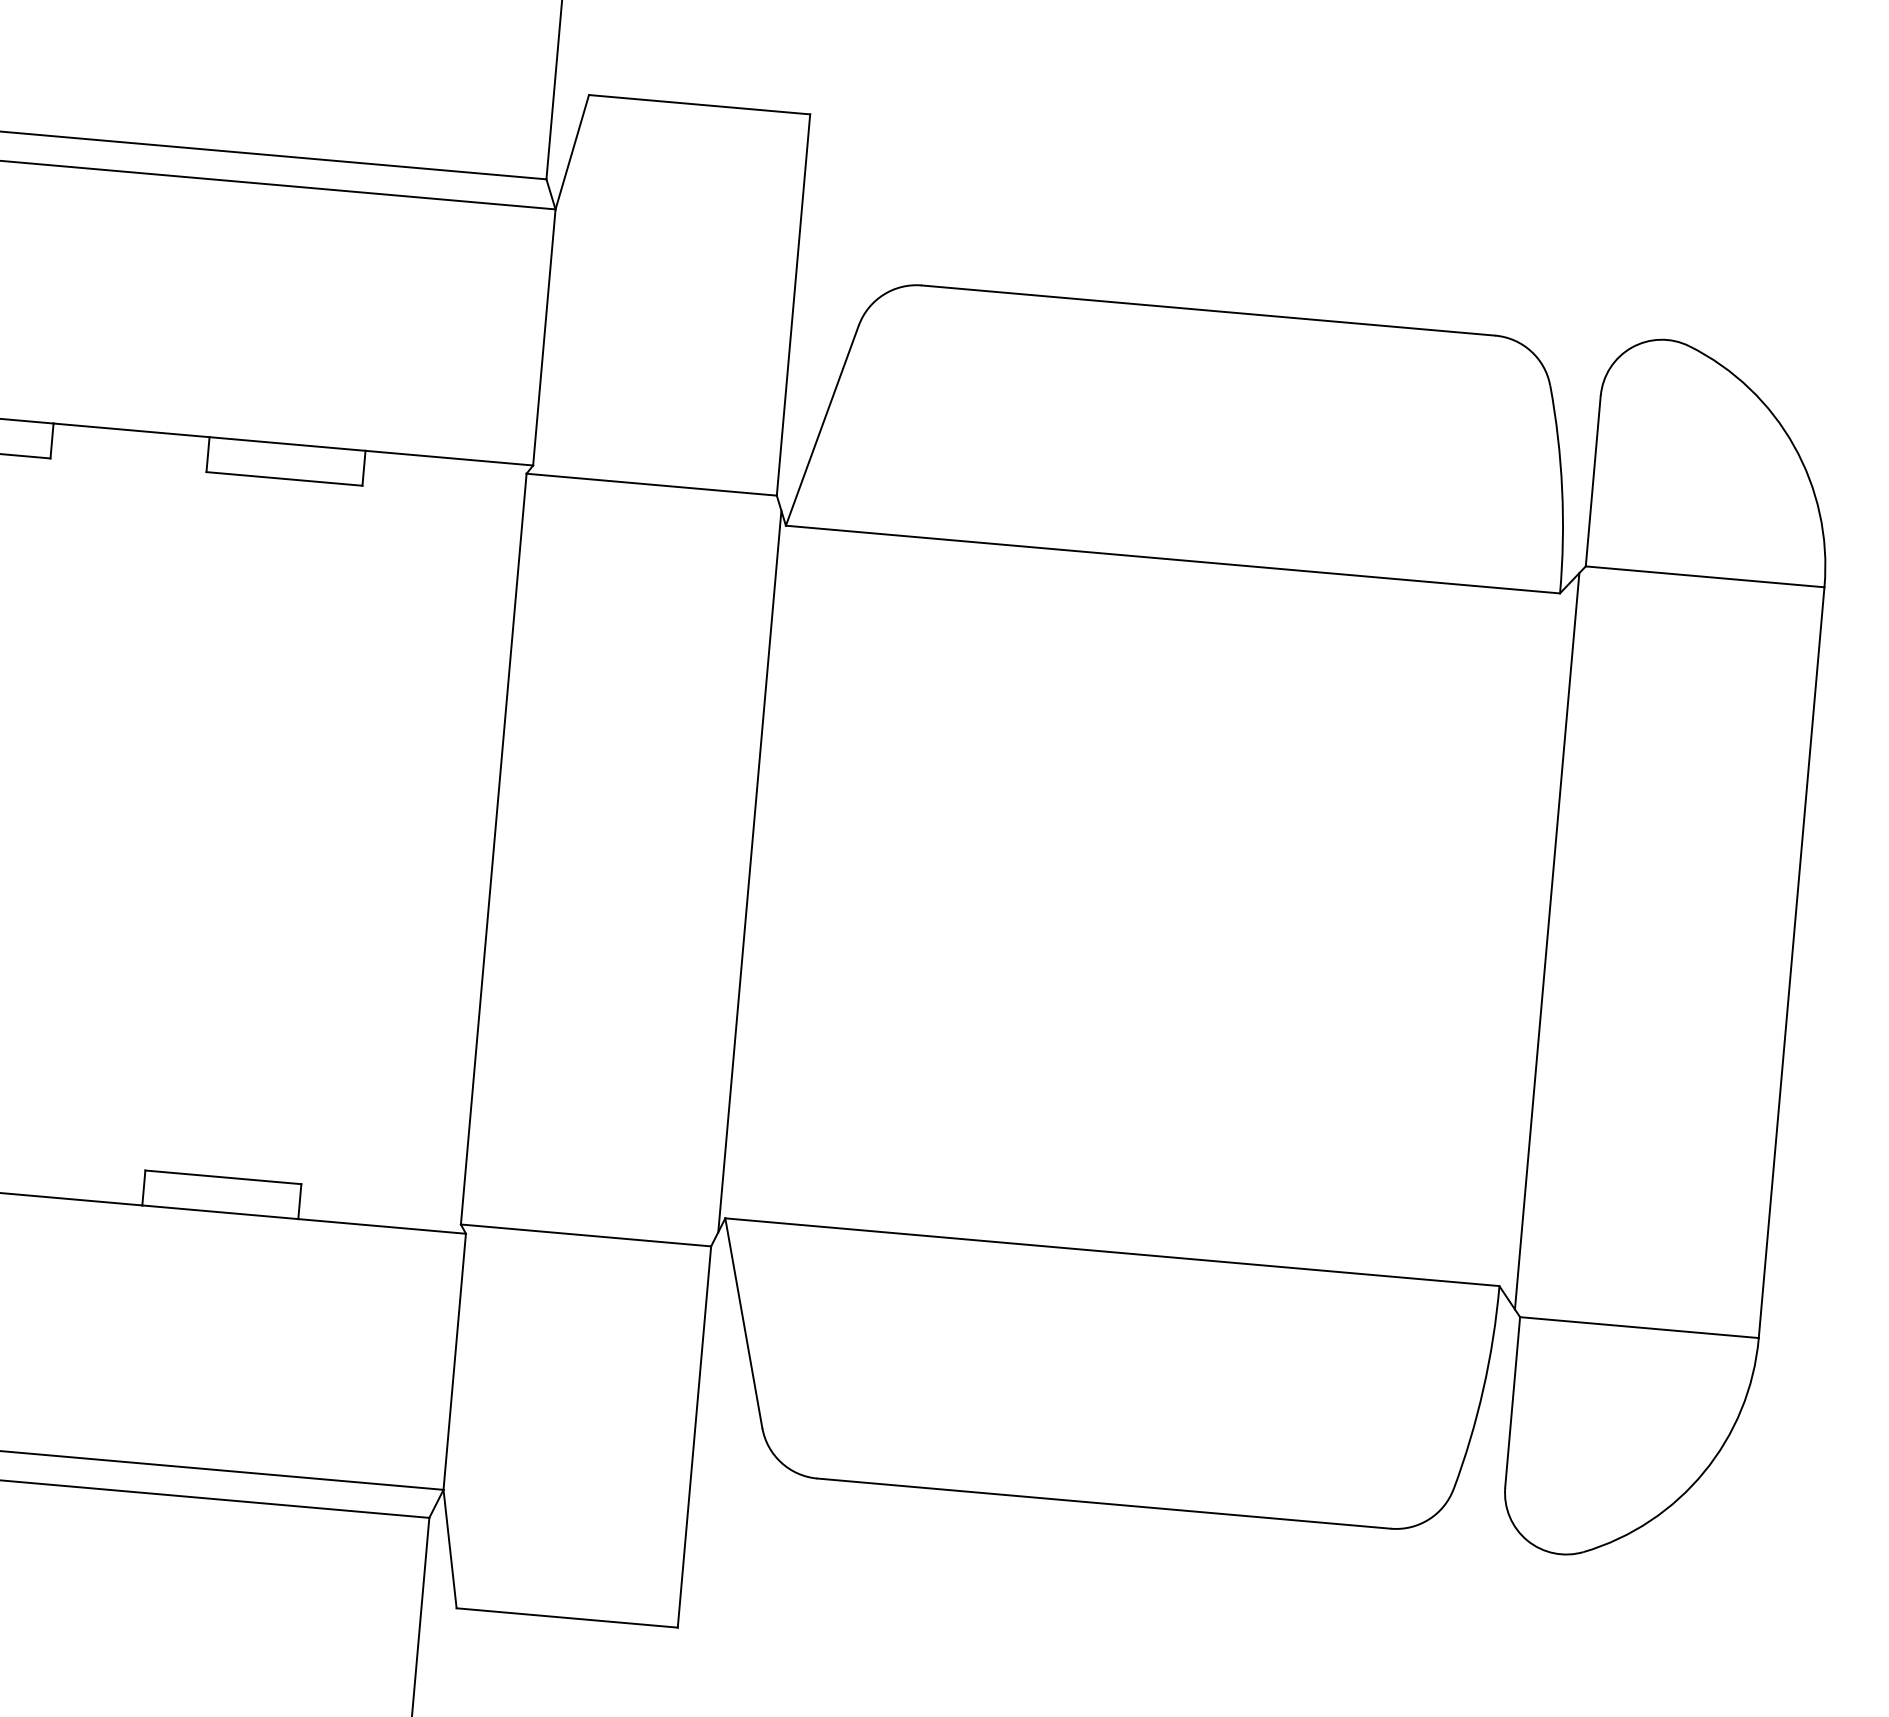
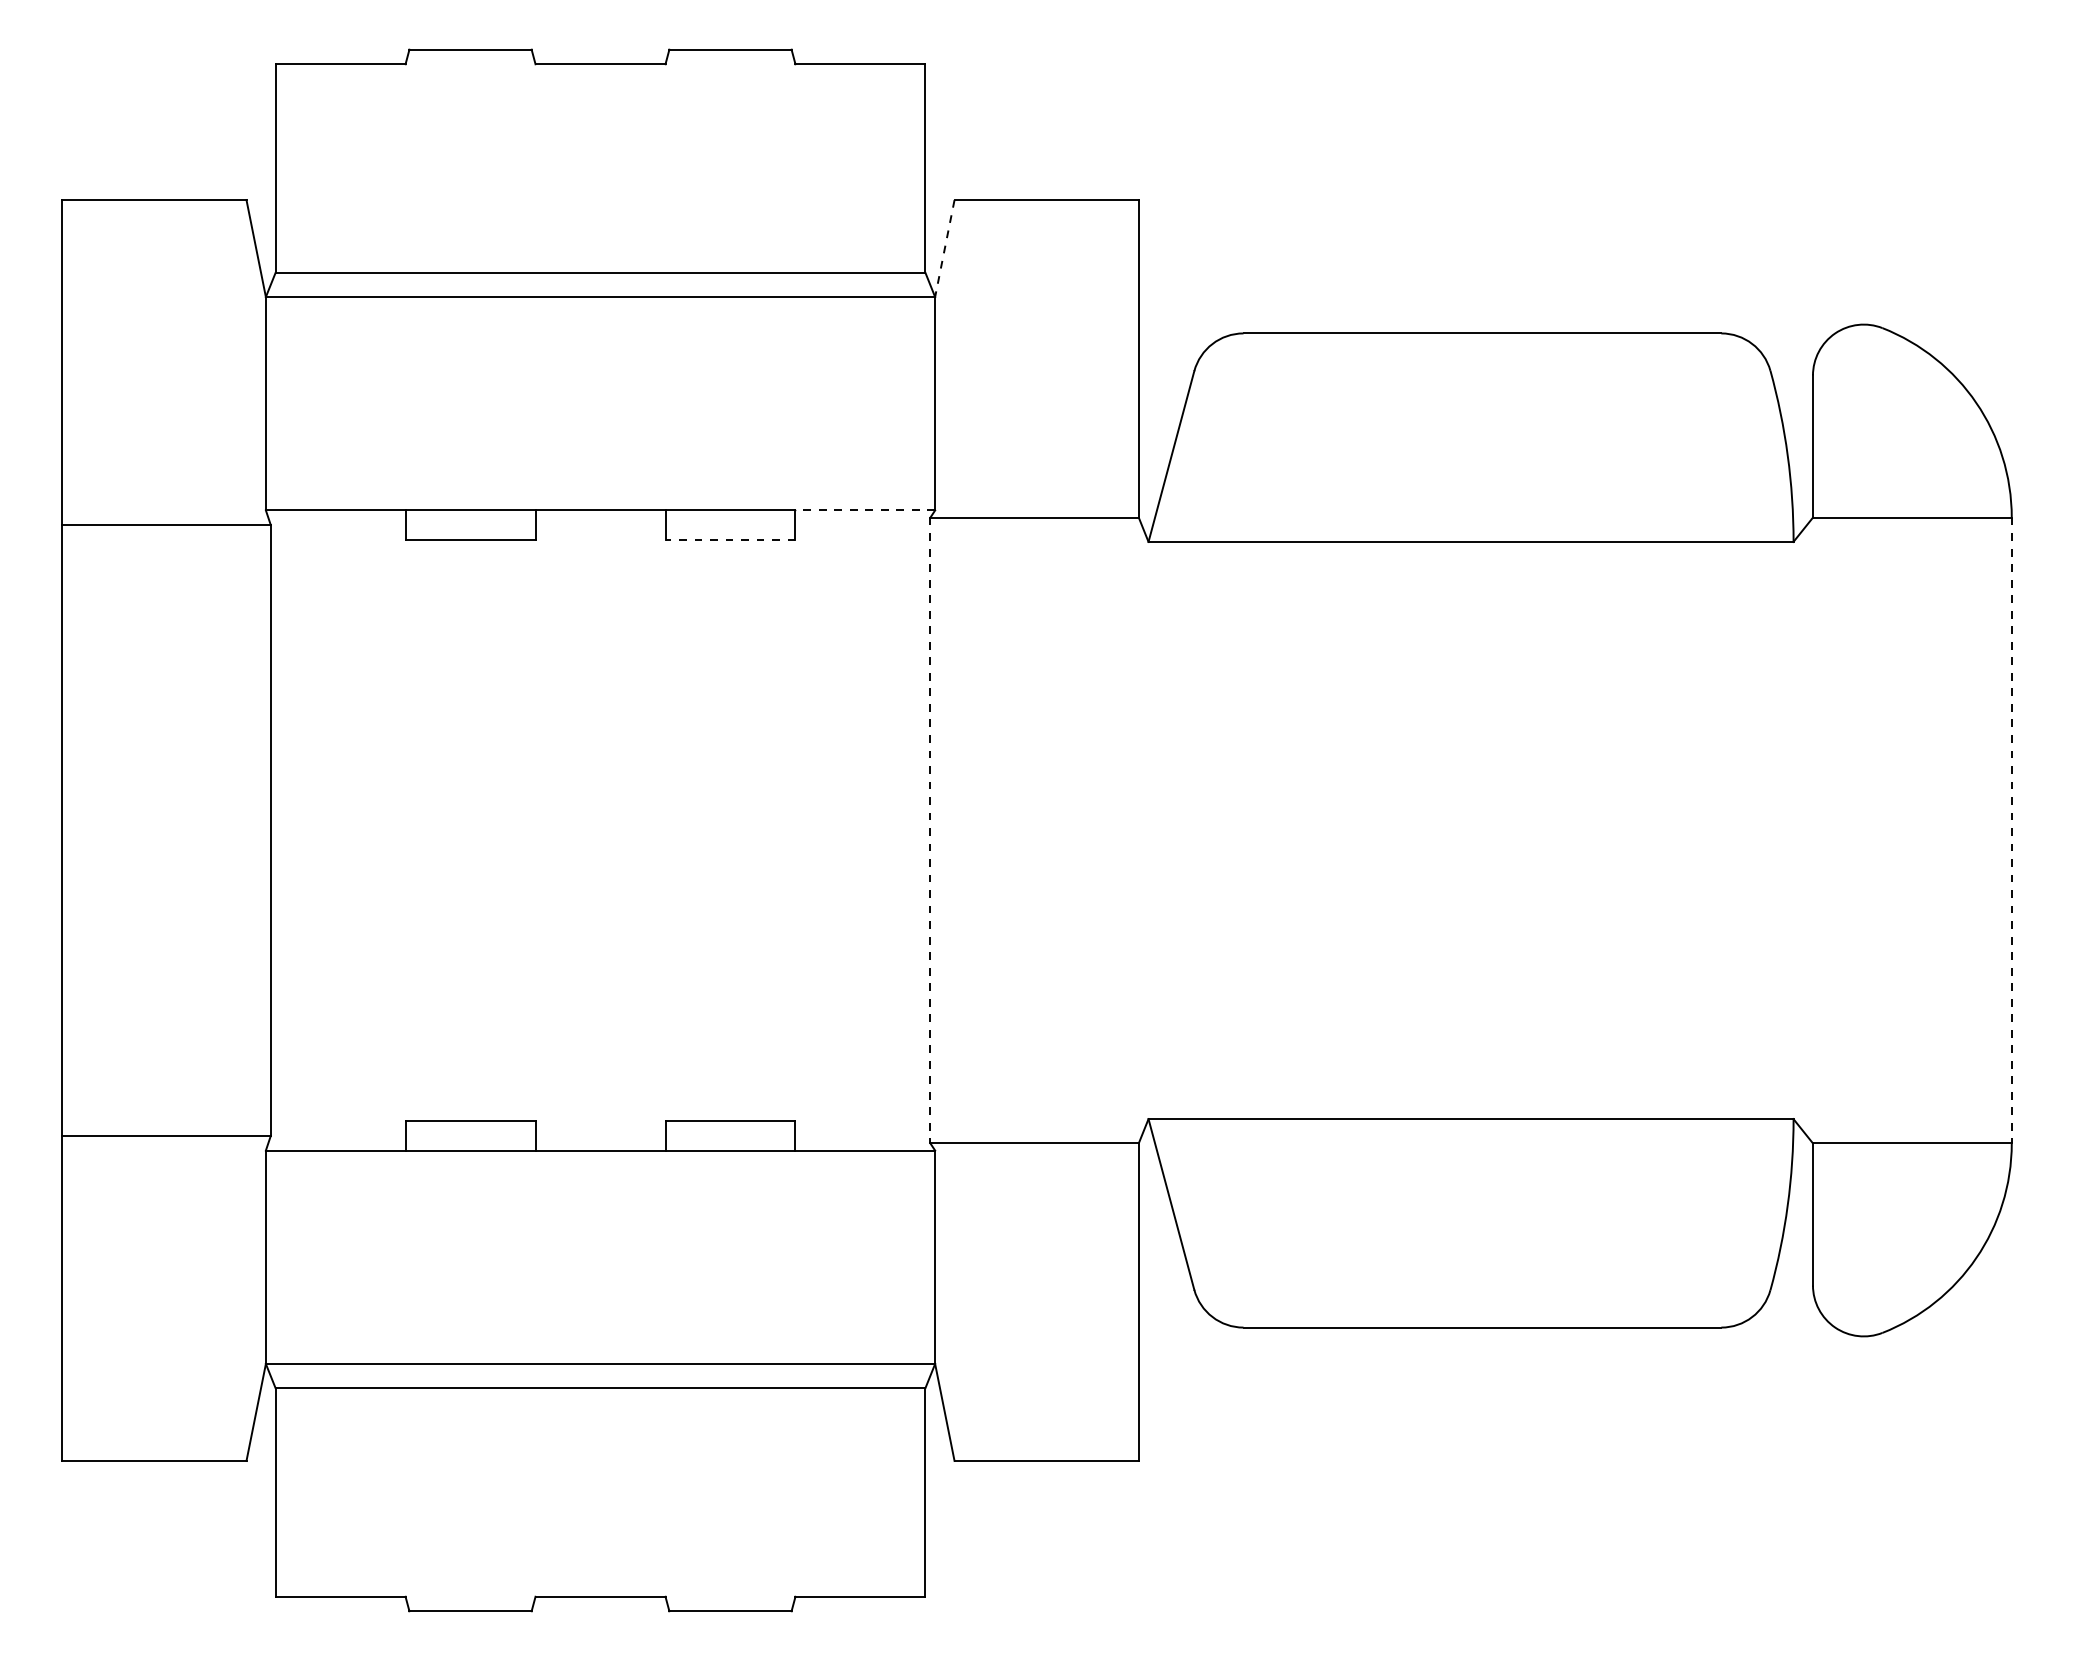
line: (571, 153) -> (944, 249), solid -> dashed
line: (449, 458) -> (865, 510), solid -> dashed
line: (284, 478) -> (730, 539), solid -> dashed
line: (493, 849) -> (930, 830), solid -> dashed
line: (749, 871) -> (1143, 830), removed
line: (1547, 941) -> (1808, 830), removed
line: (1791, 962) -> (2011, 830), solid -> dashed

